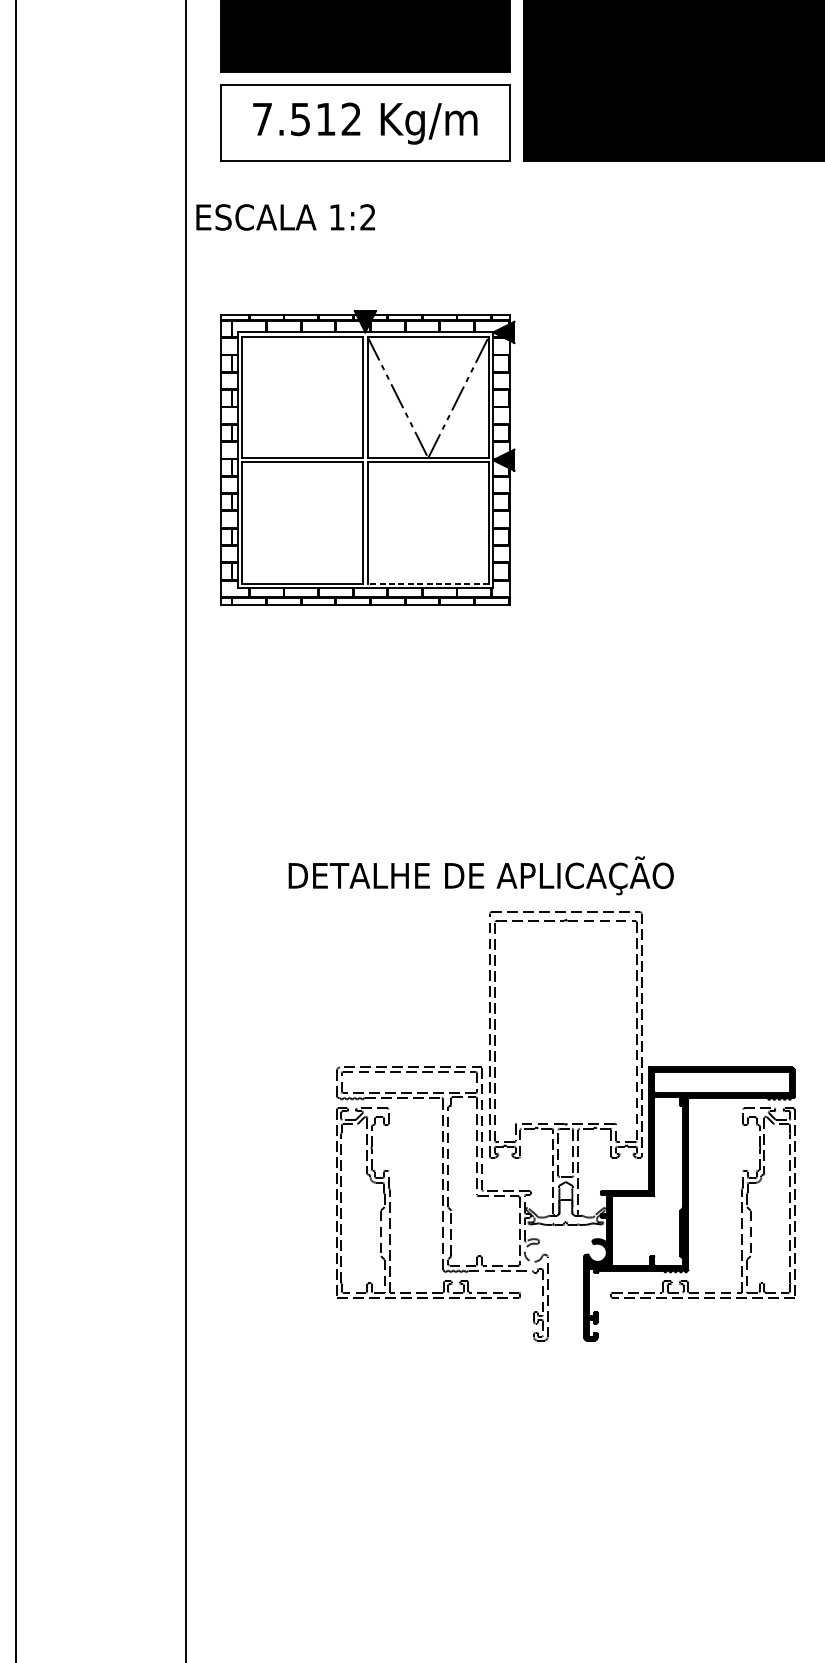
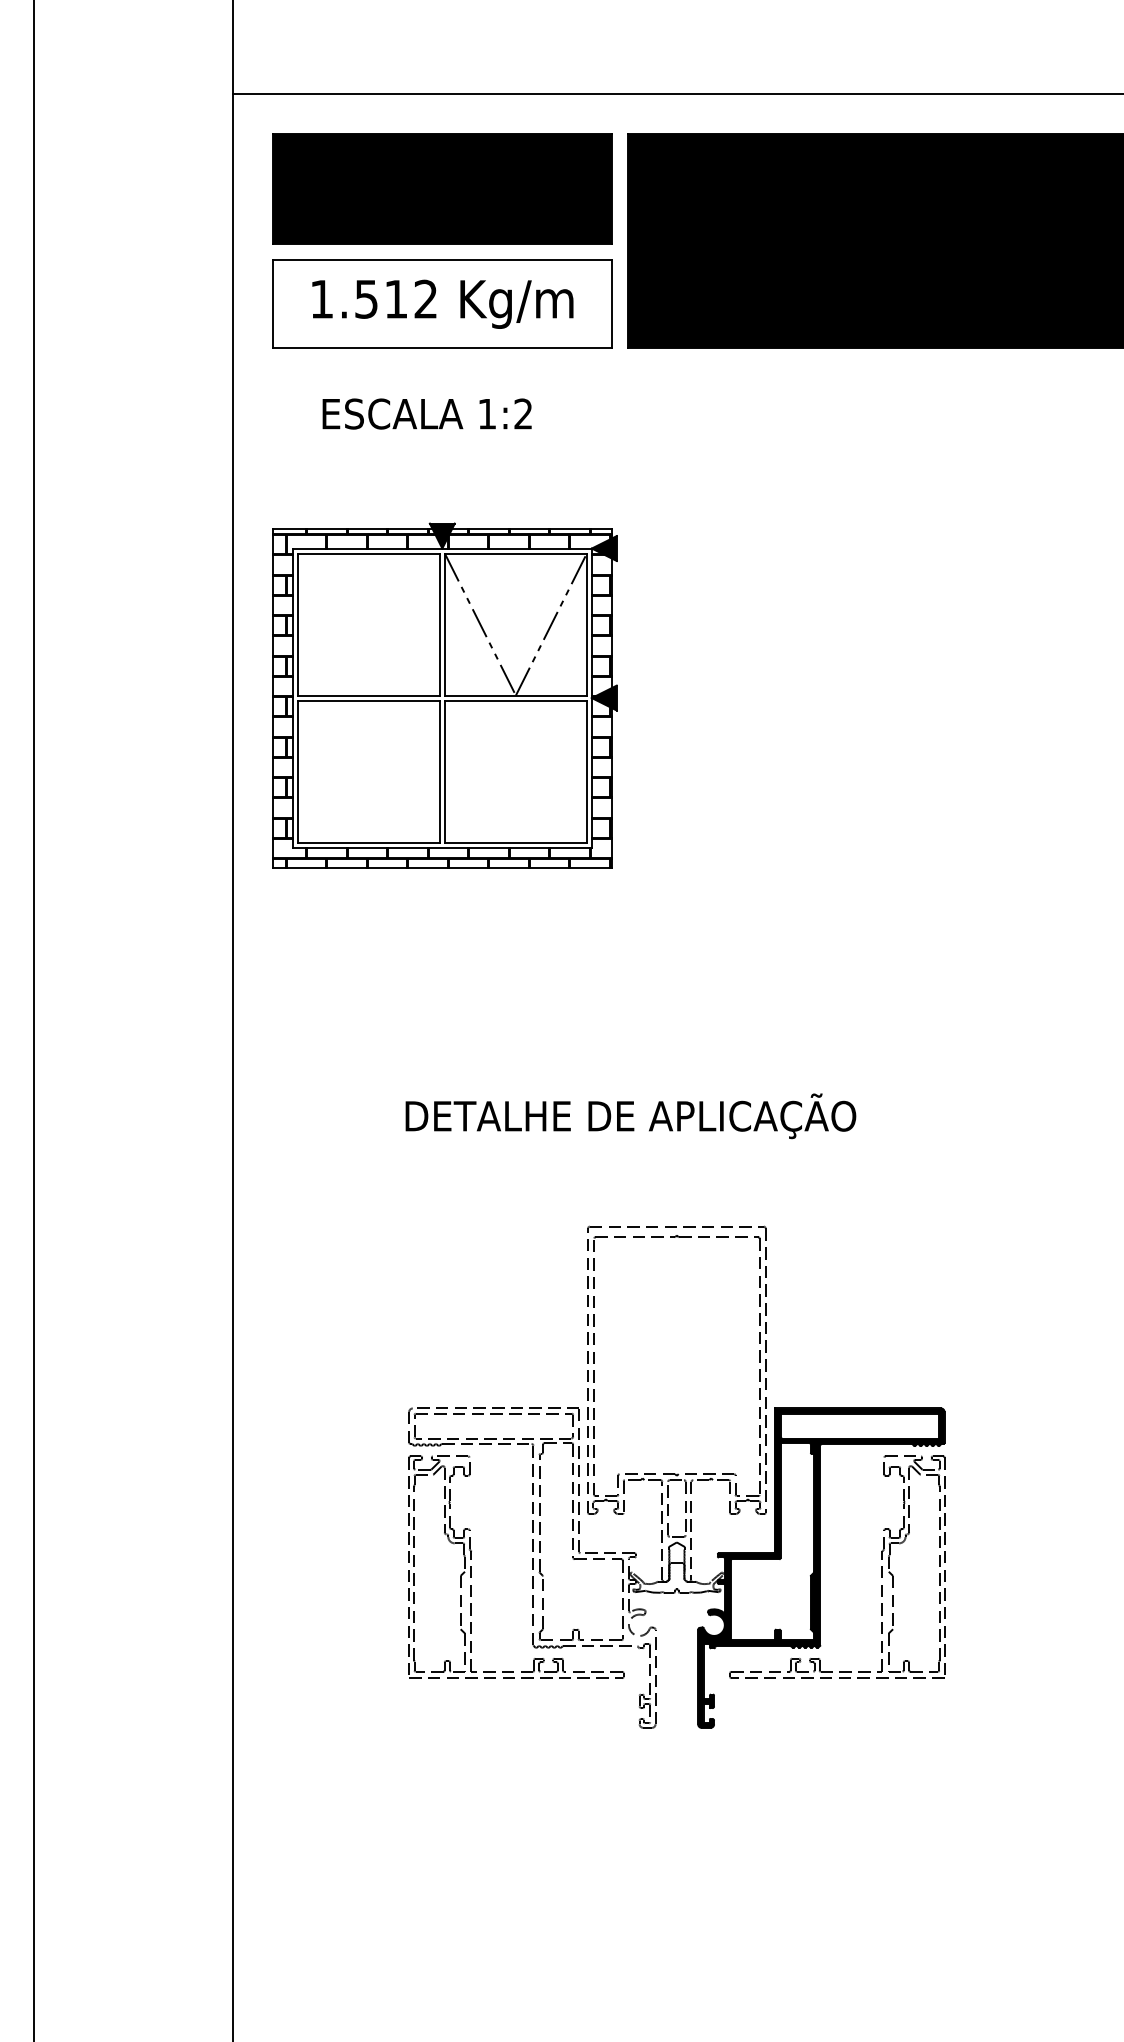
text: (262, 119) -> (321, 299), 7.512 -> 1.512
text: (285, 216) -> (426, 413), moved
line: (427, 583) -> (515, 842), dashed -> solid
text: (480, 876) -> (630, 1116), moved

